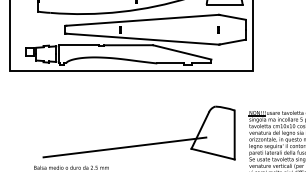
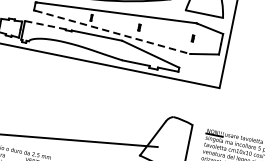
part: (166, 29) -> (139, 27), added
line: (143, 39) -> (113, 32), solid -> dashed
line: (78, 45) -> (45, 25), solid -> dashed

